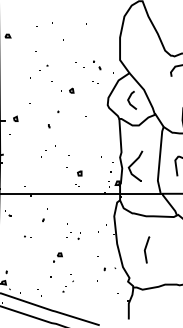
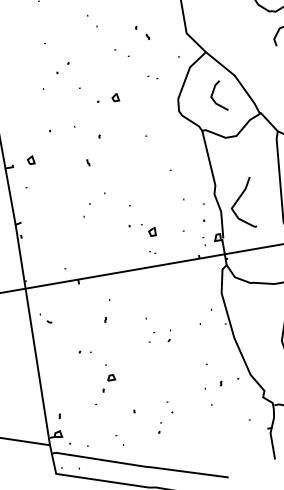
part: (97, 65) -> (143, 33), moved
part: (57, 257) -> (108, 382), moved

